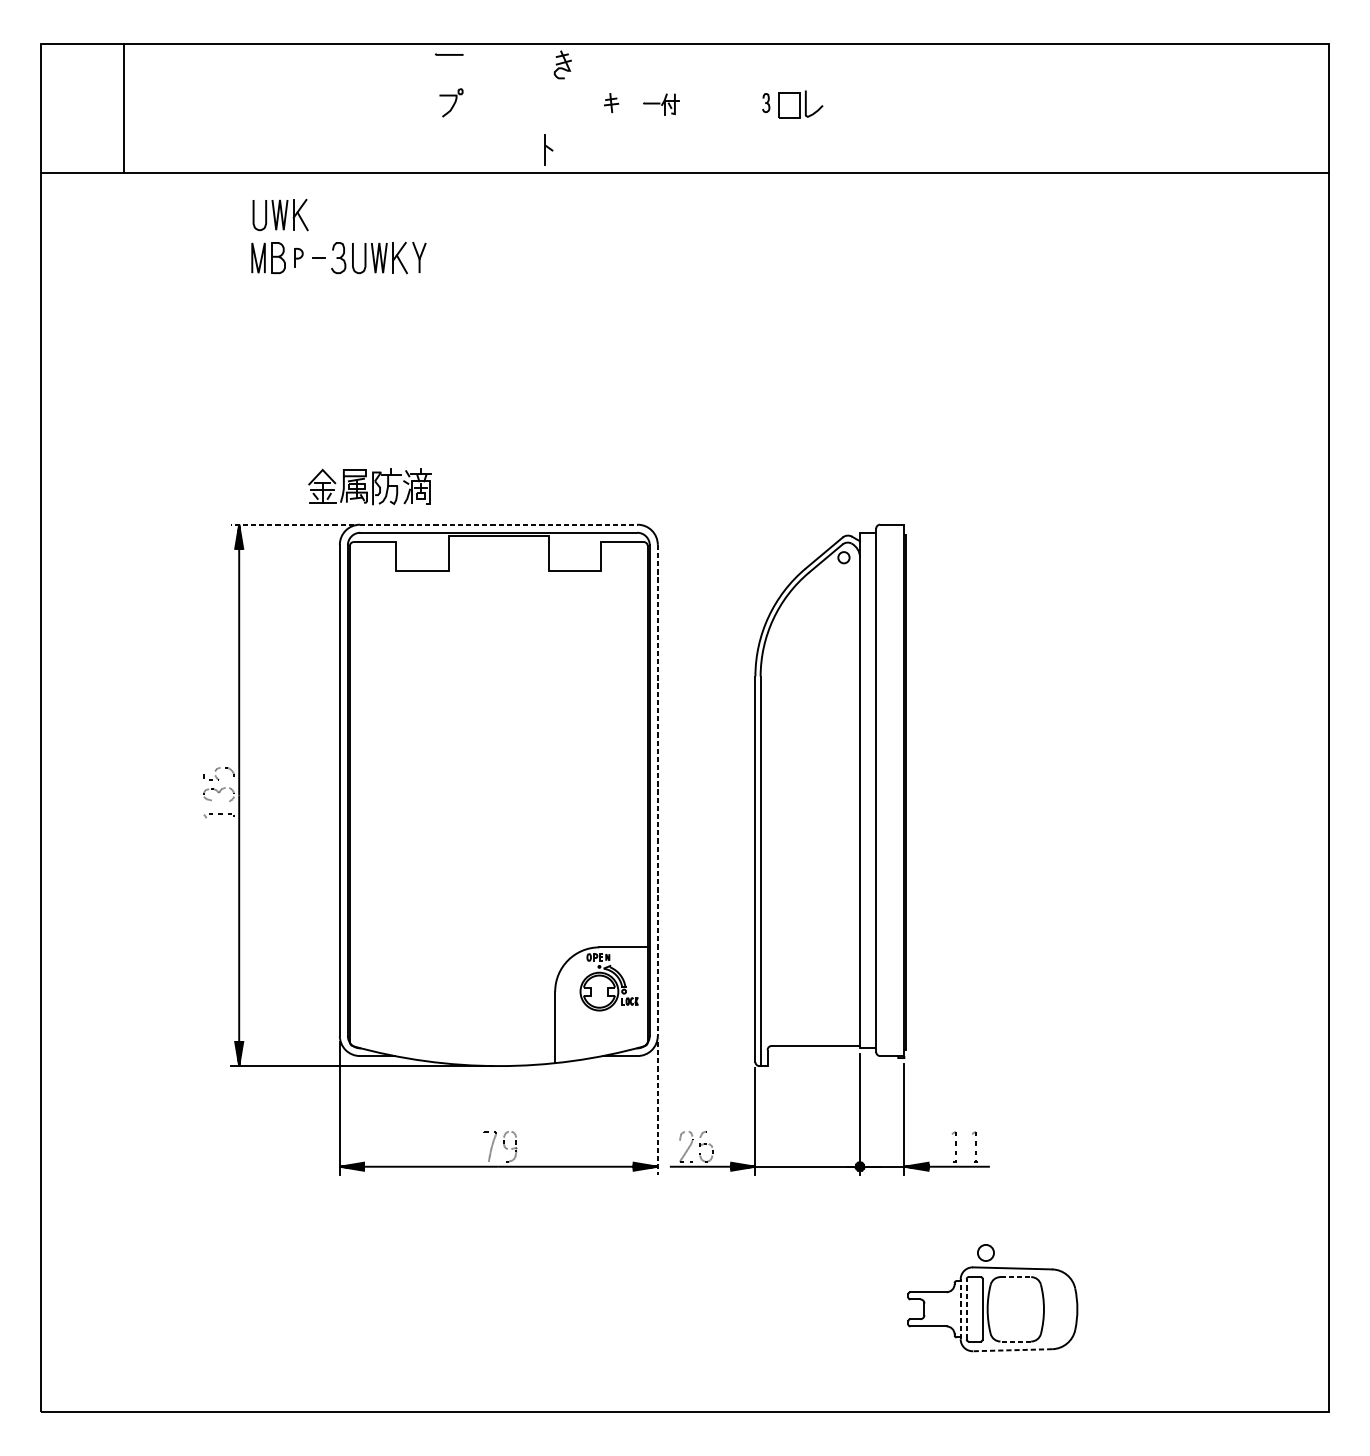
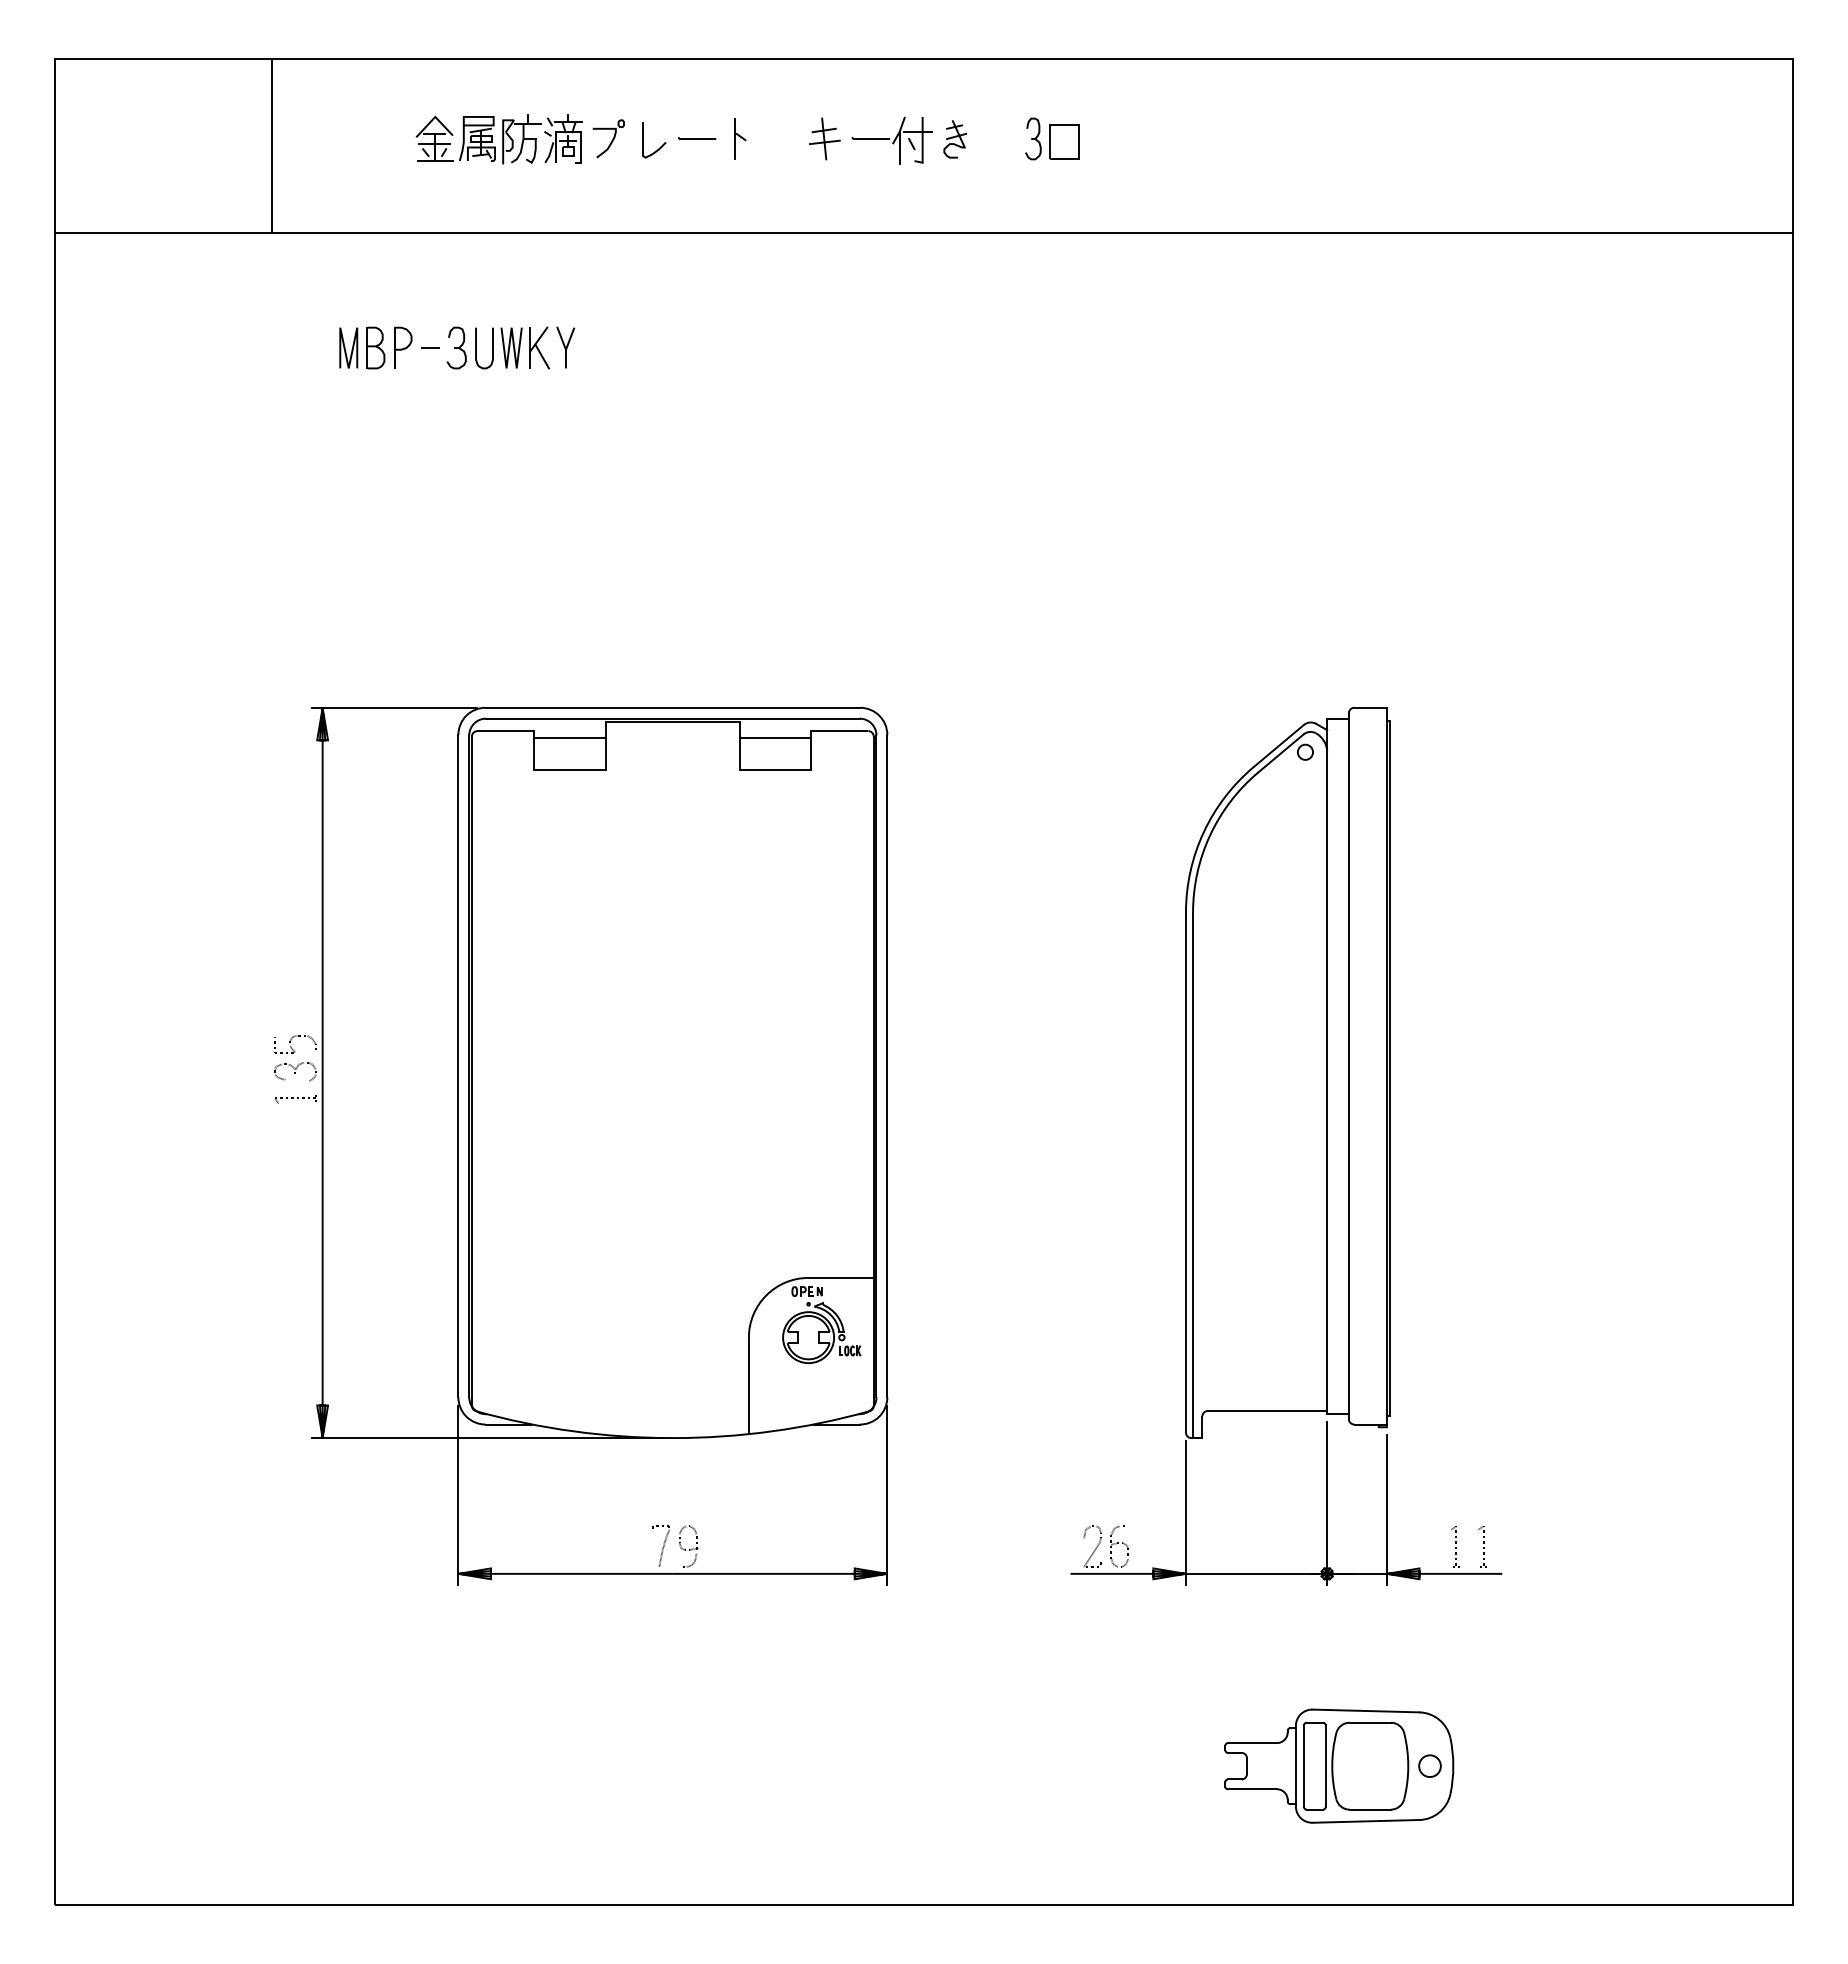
line: (448, 54) -> (696, 138), moved
part: (562, 64) -> (954, 139), moved
part: (611, 102) -> (824, 138), size x1.67
part: (766, 102) -> (1033, 138), size x1.67
part: (660, 104) -> (891, 140), size x1.67
line: (124, 107) -> (272, 145), moved
curve: (818, 108) -> (660, 146), moved
part: (548, 149) -> (740, 138), moved
part: (280, 214) -> (378, 289), removed
part: (299, 257) -> (403, 347), size x1.67
part: (369, 486) -> (498, 139), moved
line: (292, 524) -> (394, 707), dashed -> solid
line: (499, 524) -> (673, 707), dashed -> solid
line: (422, 546) -> (569, 737), added
line: (574, 546) -> (775, 737), added
line: (657, 790) -> (887, 1066), dashed -> solid
part: (829, 849) -> (1286, 1145), moved
line: (657, 1108) -> (887, 1495), dashed -> solid
circle: (985, 1252) -> (1429, 1765), moved
line: (1015, 1276) -> (1370, 1722), dashed -> solid
line: (960, 1308) -> (1295, 1765), dashed -> solid
line: (967, 1309) -> (1304, 1766), dashed -> solid
line: (1015, 1341) -> (1370, 1809), dashed -> solid
line: (1012, 1350) -> (1365, 1821), dashed -> solid

